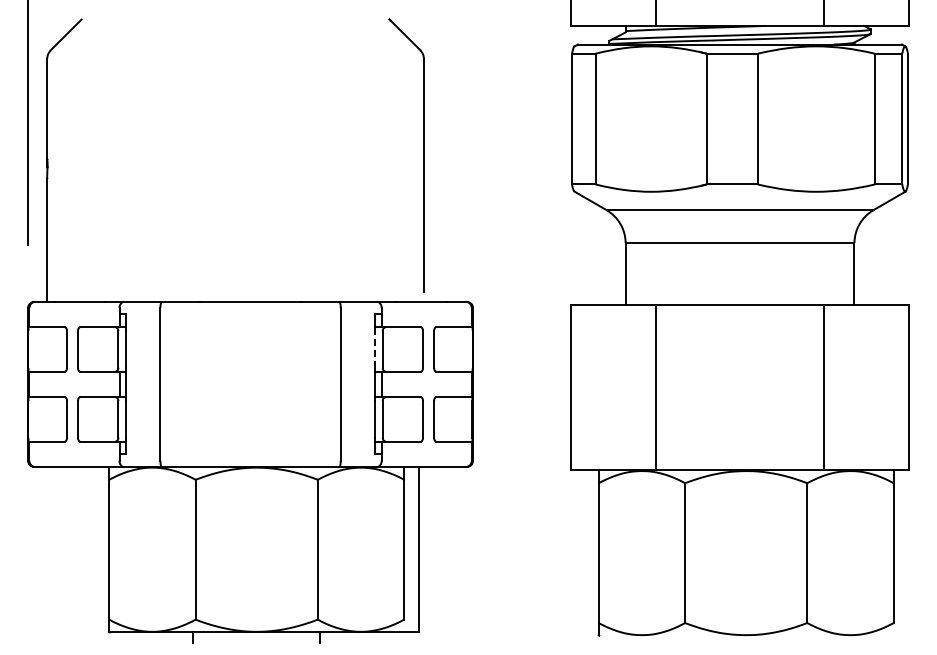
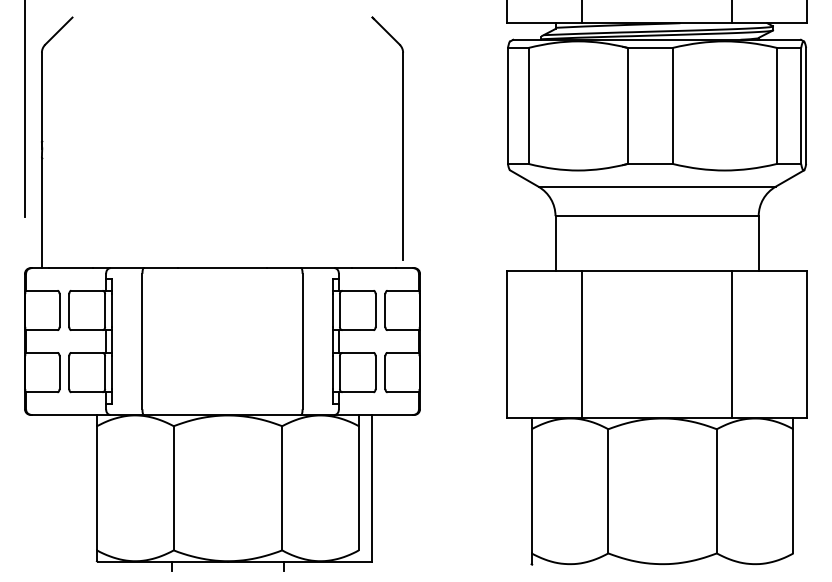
part: (423, 155) -> (402, 138), moved
line: (375, 348) -> (333, 309), dashed -> solid

